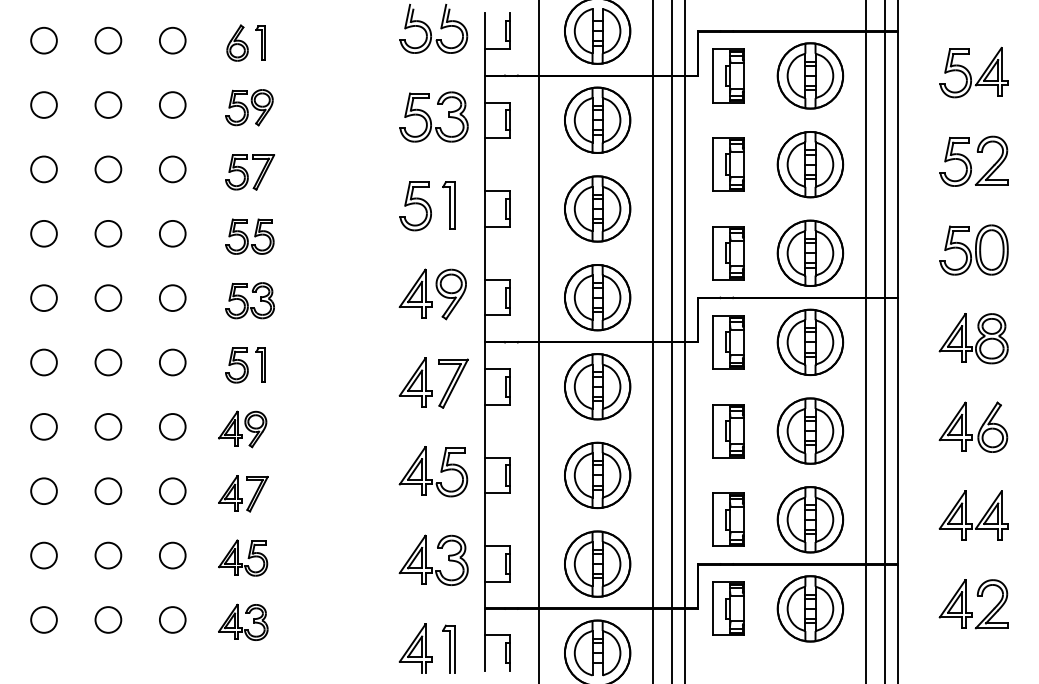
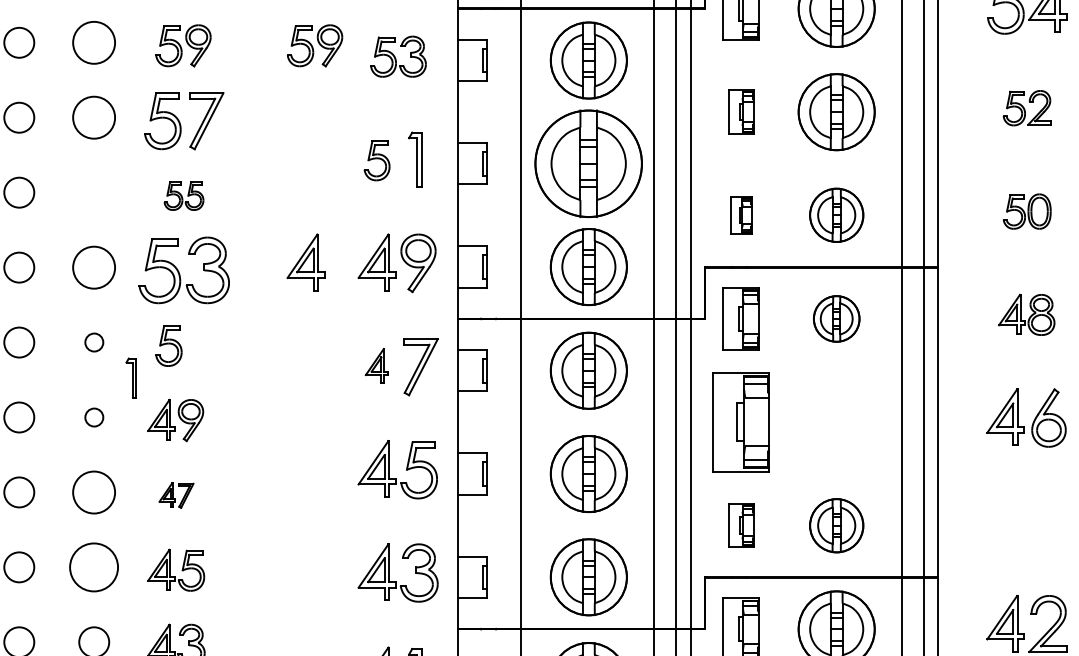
circle: (172, 104) -> (93, 42), size x1.4
part: (362, 107) -> (315, 45), added
part: (433, 116) -> (397, 56), size x0.7
part: (973, 160) -> (1026, 107), size x0.6
part: (728, 164) -> (741, 112), size x0.7
circle: (172, 169) -> (93, 117), size x1.4
part: (249, 172) -> (183, 121), size x1.4
part: (415, 206) -> (376, 160), size x0.7
part: (597, 208) -> (588, 163), size x1.4
circle: (172, 233) -> (93, 192), removed
part: (249, 236) -> (183, 195), size x0.7
part: (973, 249) -> (1026, 210), size x0.6
part: (810, 252) -> (836, 214), size x0.7
part: (728, 253) -> (741, 215), size x0.6
part: (354, 293) -> (305, 262), added
circle: (172, 297) -> (93, 266), size x1.4
part: (249, 300) -> (183, 270), size x1.6
part: (973, 338) -> (1026, 314), size x0.7
part: (810, 341) -> (836, 318), size x0.6
circle: (172, 362) -> (93, 342), size x0.6
part: (260, 364) -> (131, 377), moved
part: (415, 382) -> (376, 365), size x0.6
circle: (172, 426) -> (93, 417), size x0.6
part: (810, 430) -> (836, 421), removed
part: (728, 431) -> (741, 422), size x1.6
circle: (172, 490) -> (93, 491), size x1.4
part: (243, 493) -> (176, 495), size x0.6
part: (966, 515) -> (1018, 520), removed
part: (728, 519) -> (741, 525), size x0.7
part: (810, 519) -> (836, 525), size x0.7
circle: (172, 555) -> (93, 567), size x1.6

